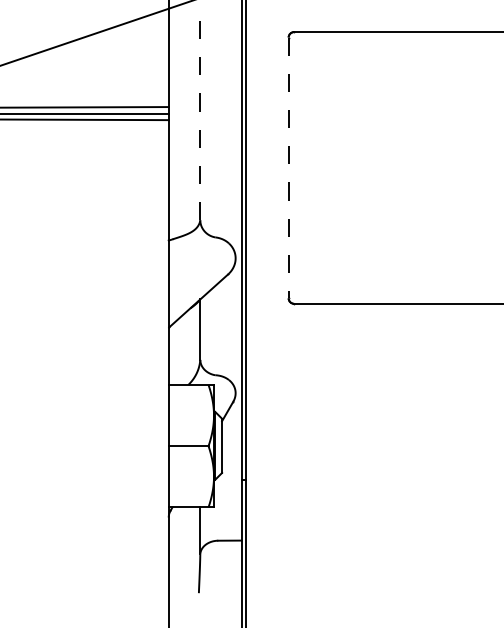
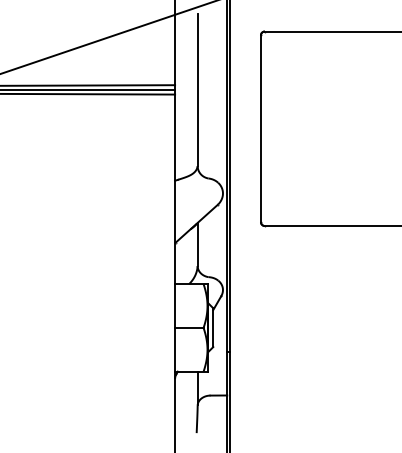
line: (200, 113) -> (197, 89), dashed -> solid
line: (288, 168) -> (260, 129), dashed -> solid

